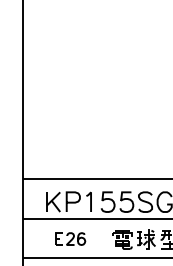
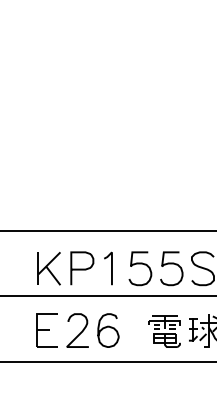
part: (70, 238) -> (77, 329), size x1.67

